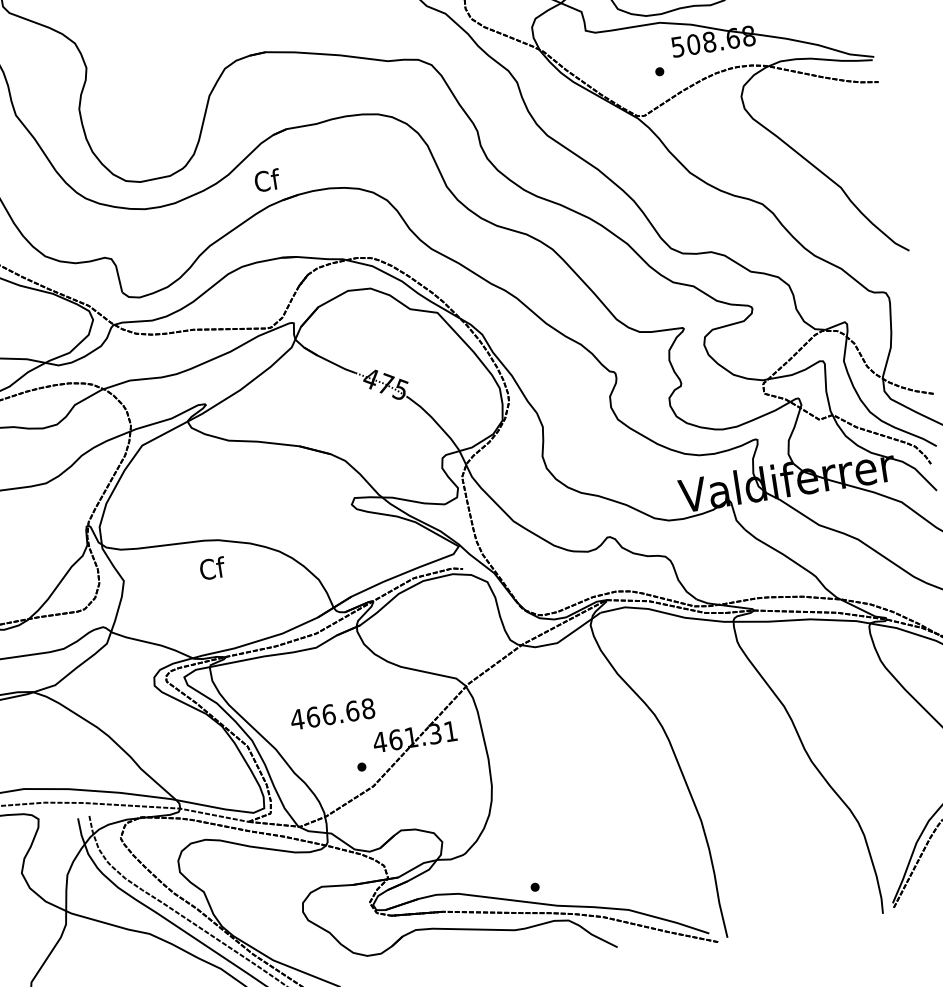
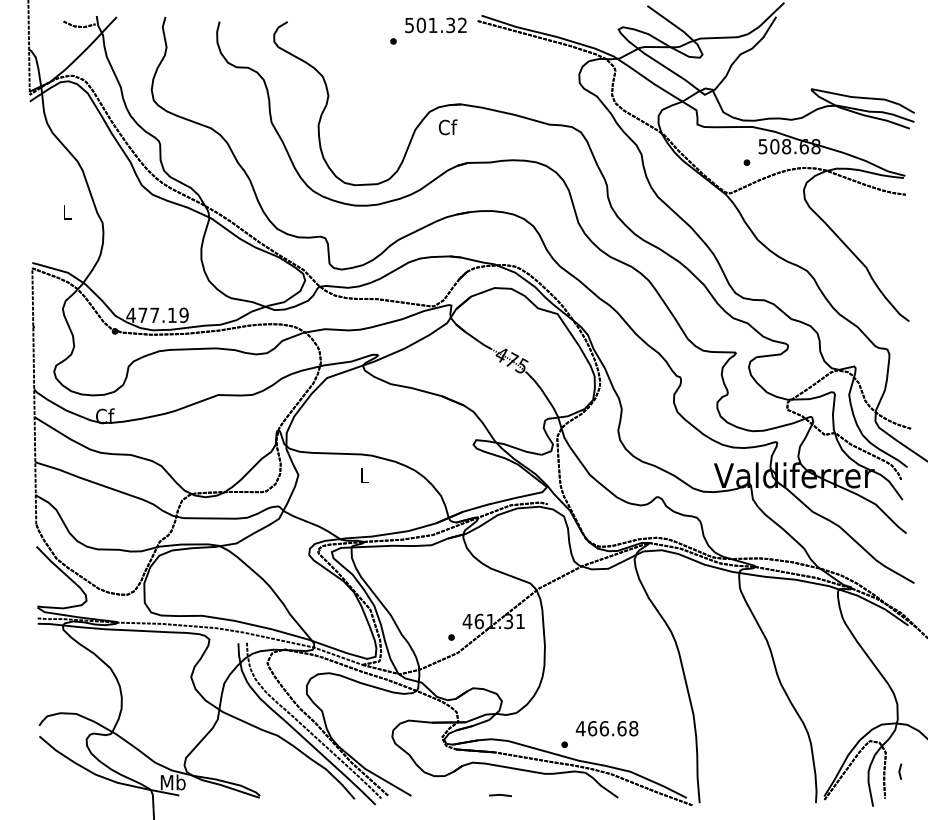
text: (266, 180) -> (447, 127), moved
text: (212, 568) -> (364, 475), Cf -> L
text: (331, 714) -> (606, 728), moved
line: (459, 968) -> (500, 795), added

